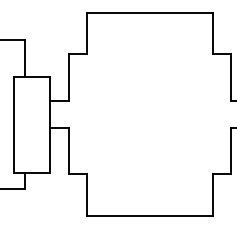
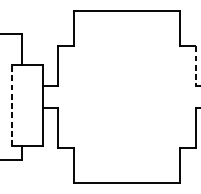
line: (230, 78) -> (195, 66), solid -> dashed
line: (14, 124) -> (12, 105), solid -> dashed

